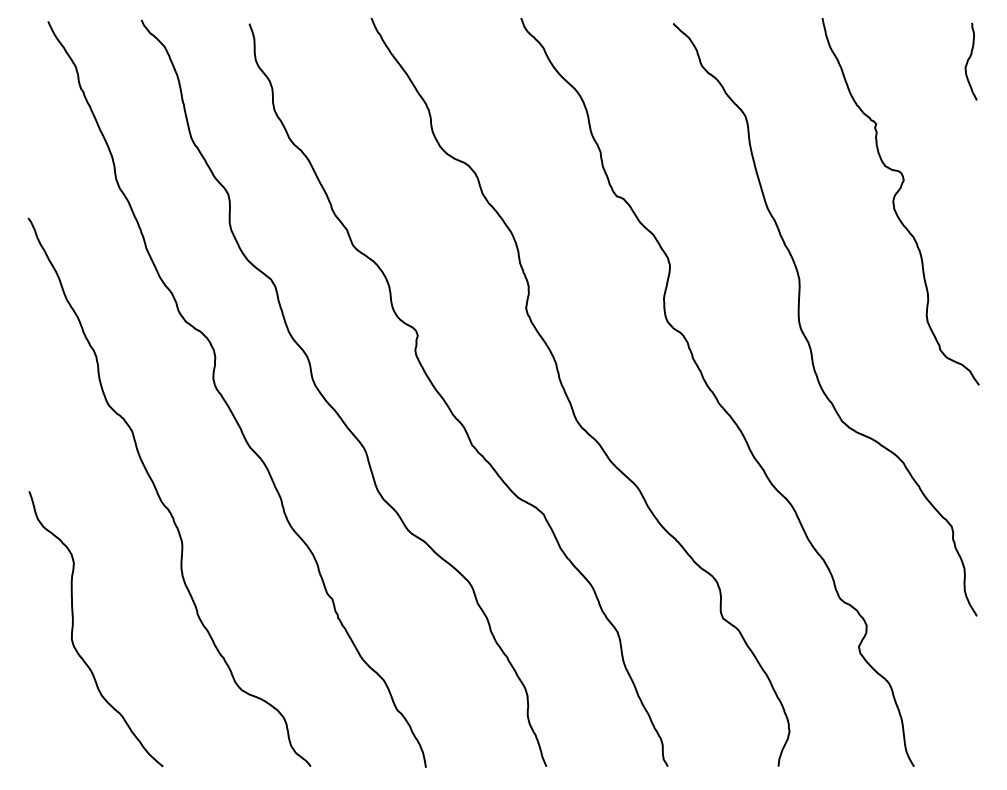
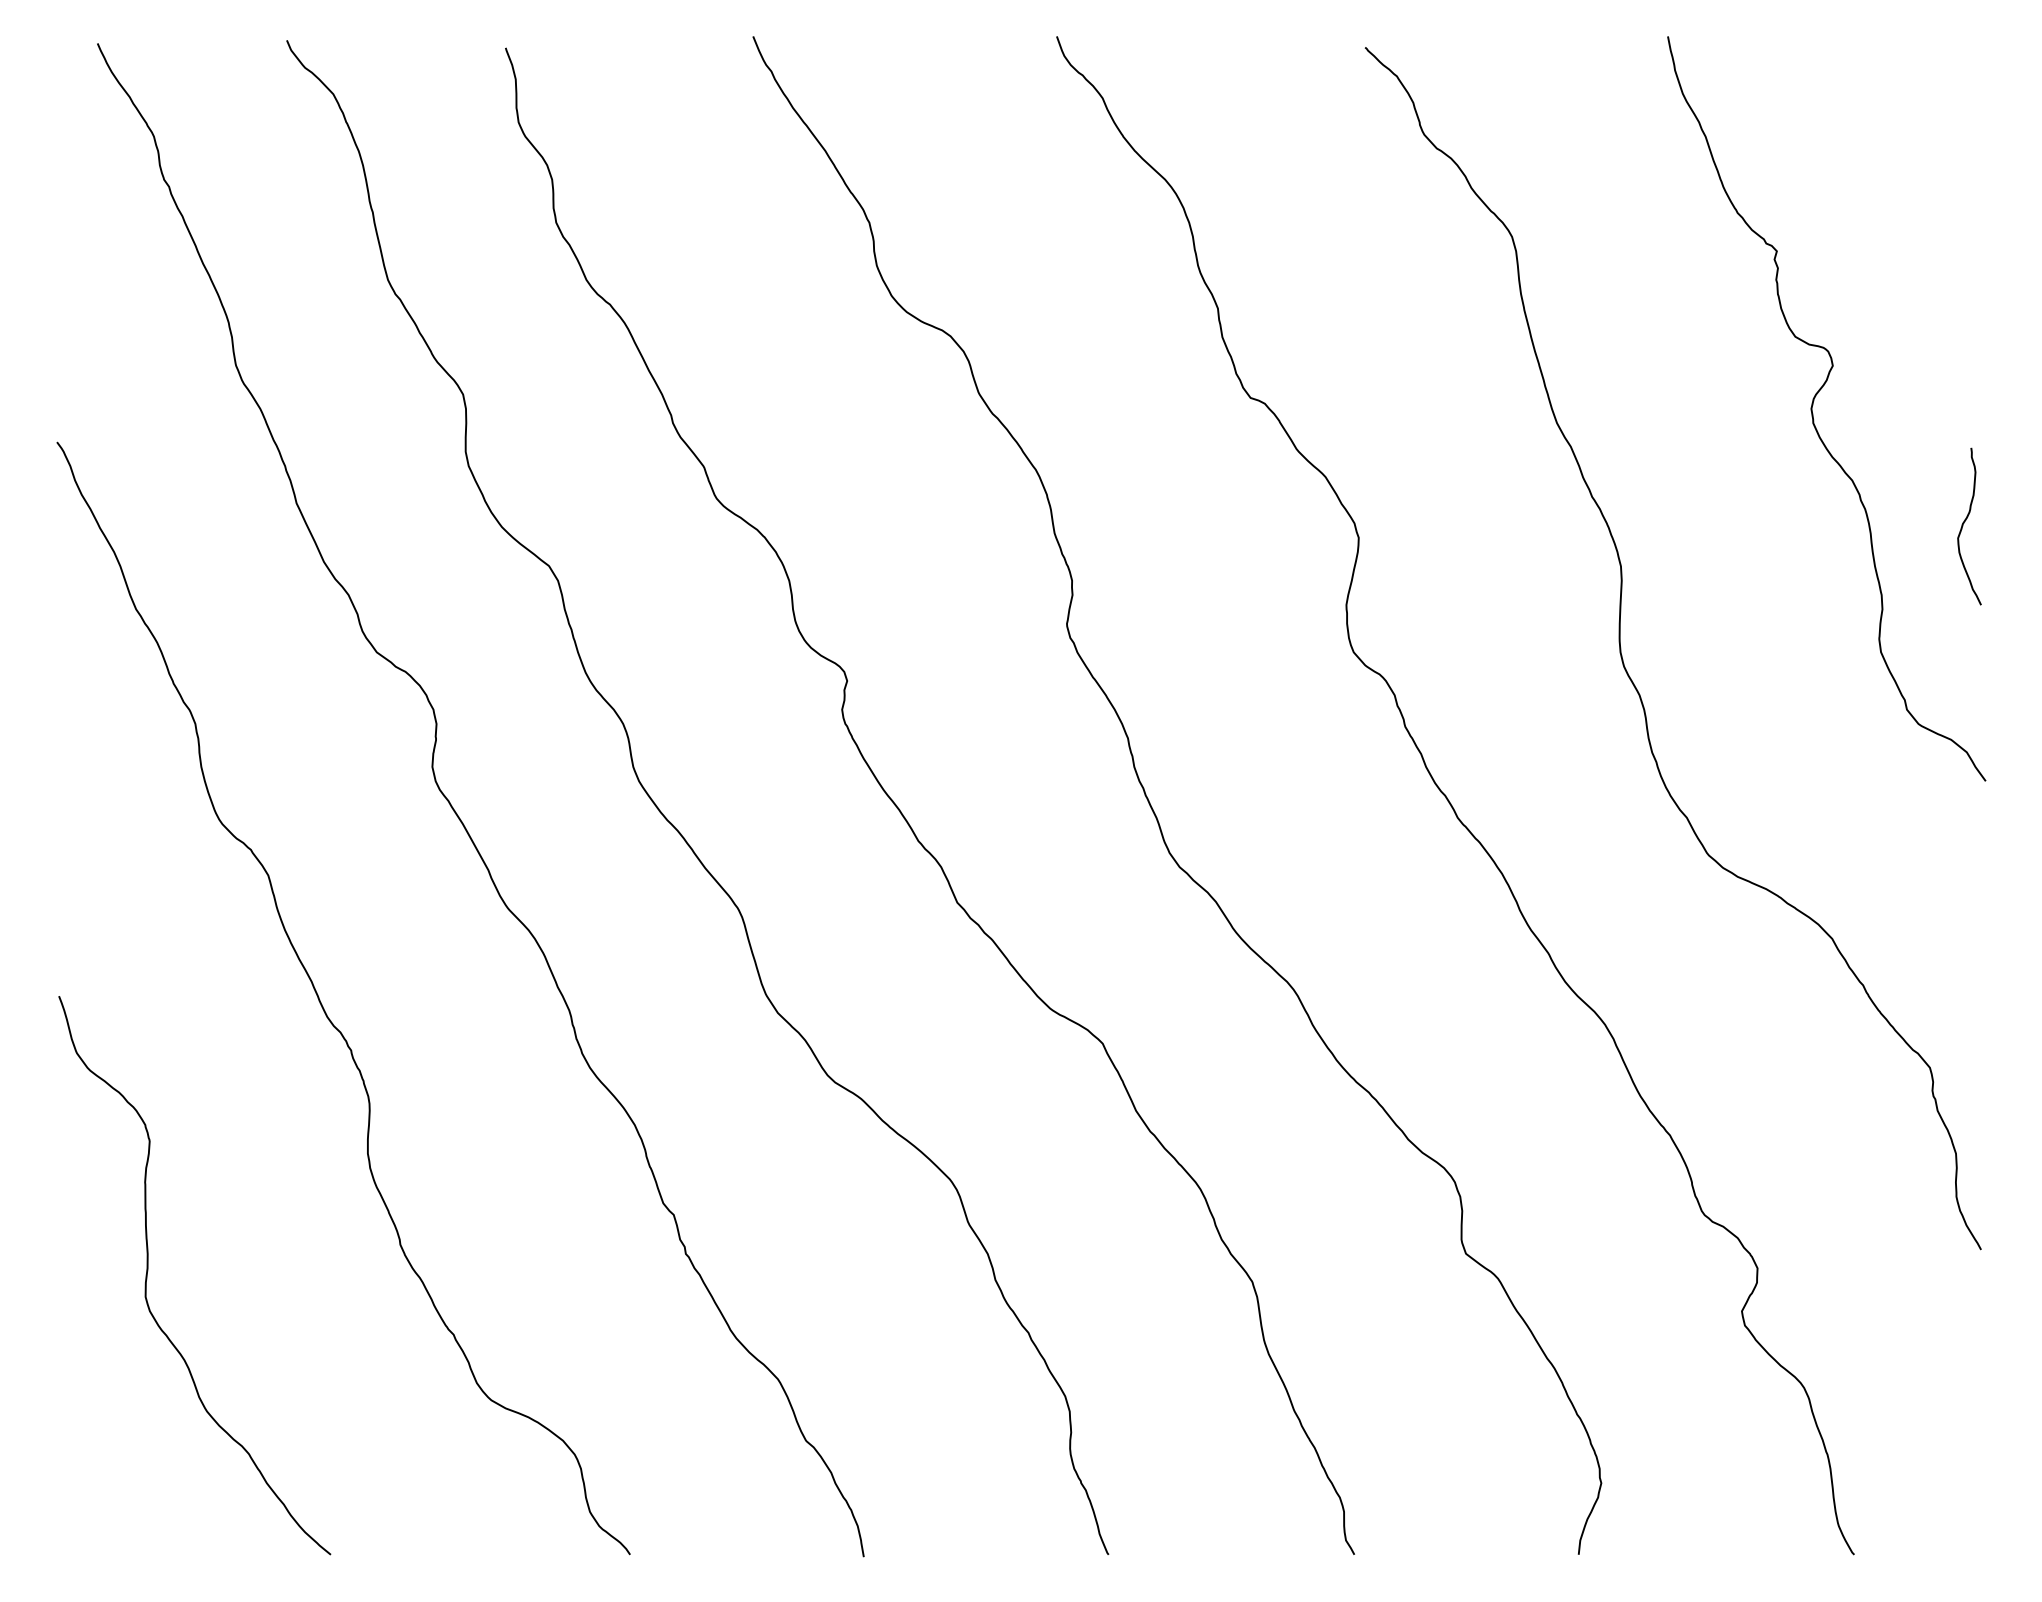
curve: (968, 61) -> (1964, 526), moved

